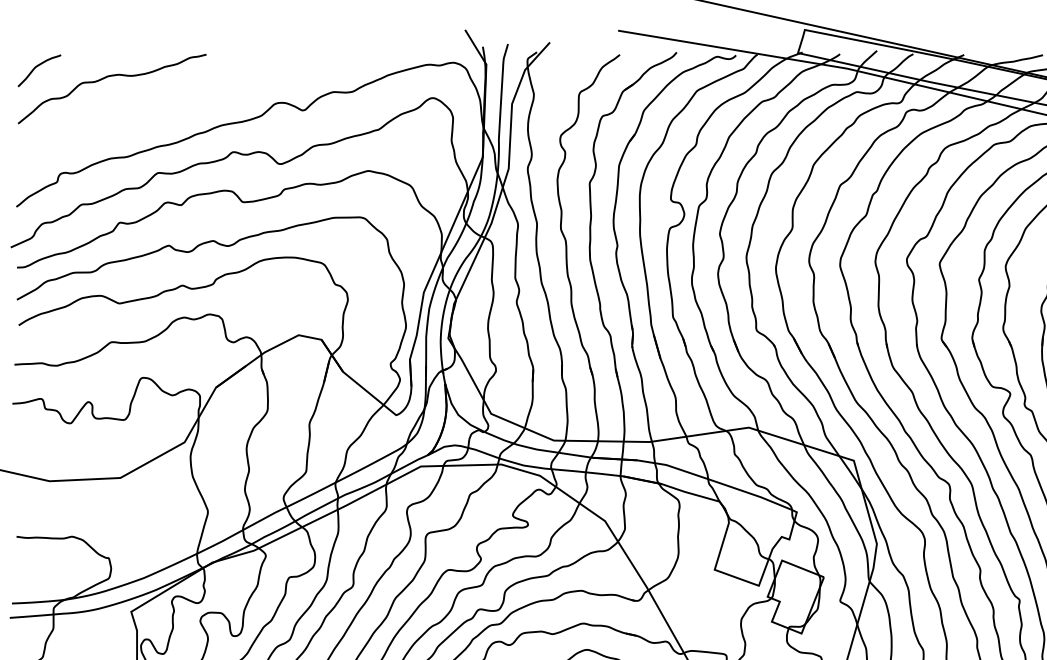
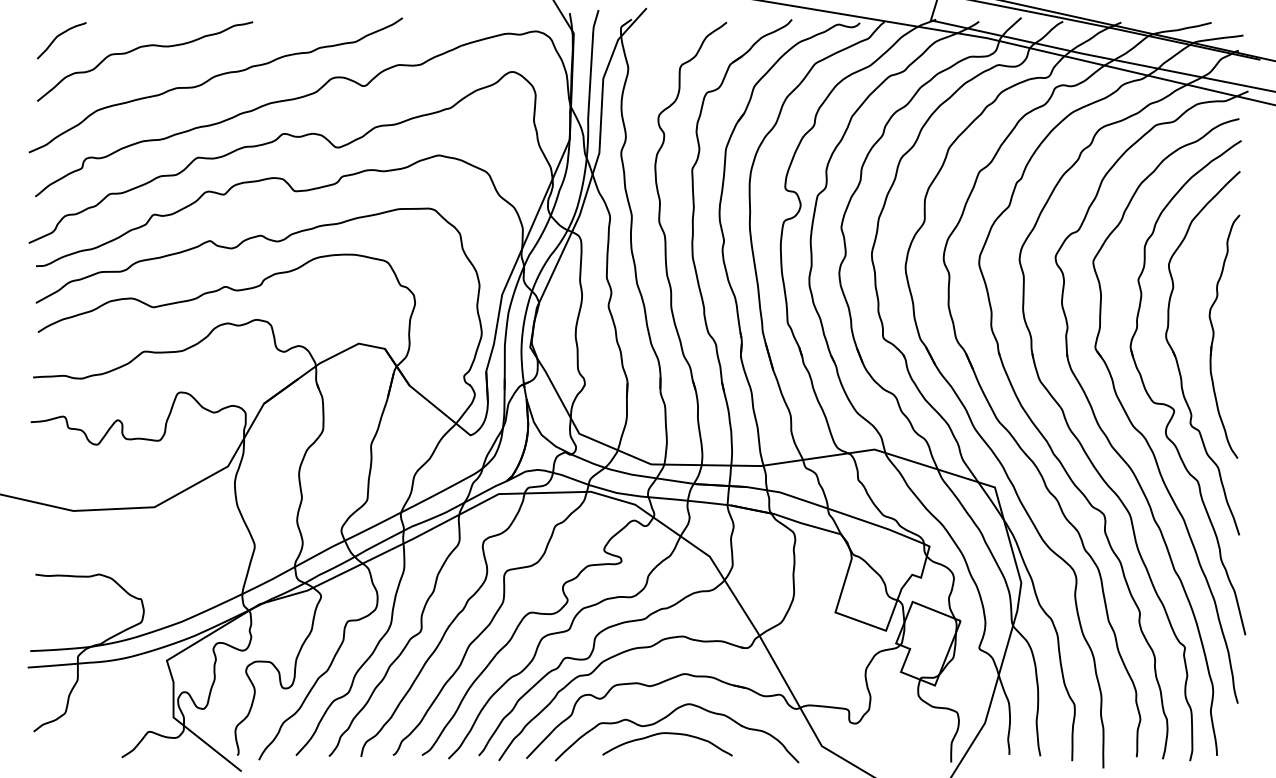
curve: (169, 105) -> (210, 80), added

